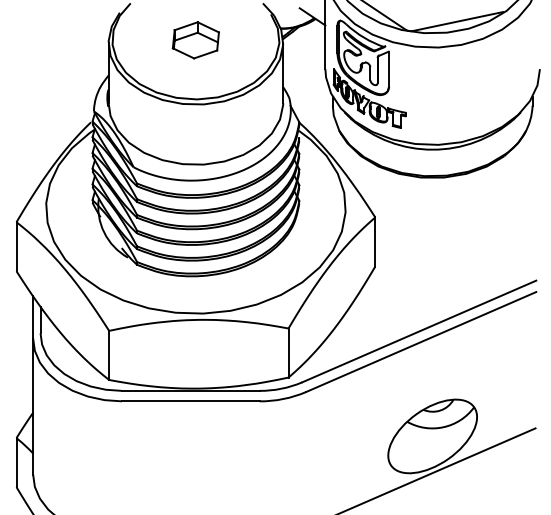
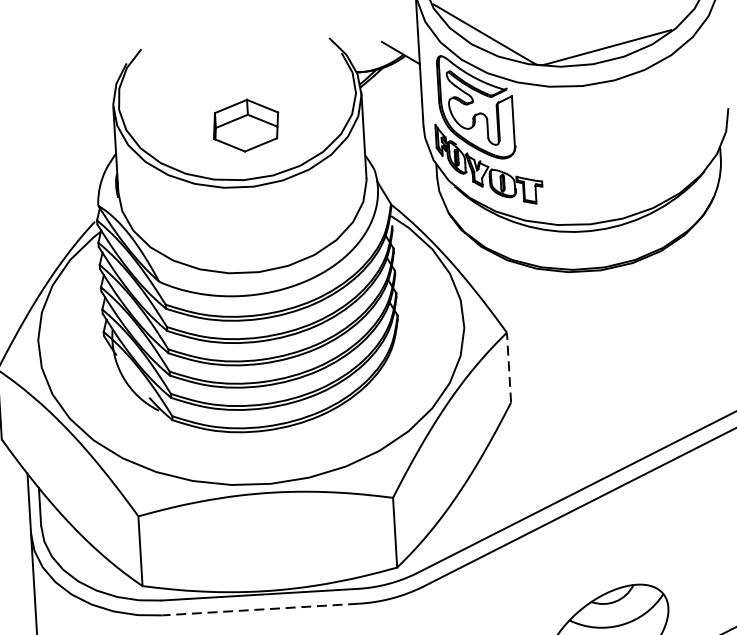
part: (195, 40) -> (245, 125), moved
line: (375, 242) -> (509, 368), solid -> dashed
line: (190, 401) -> (259, 609), solid -> dashed

